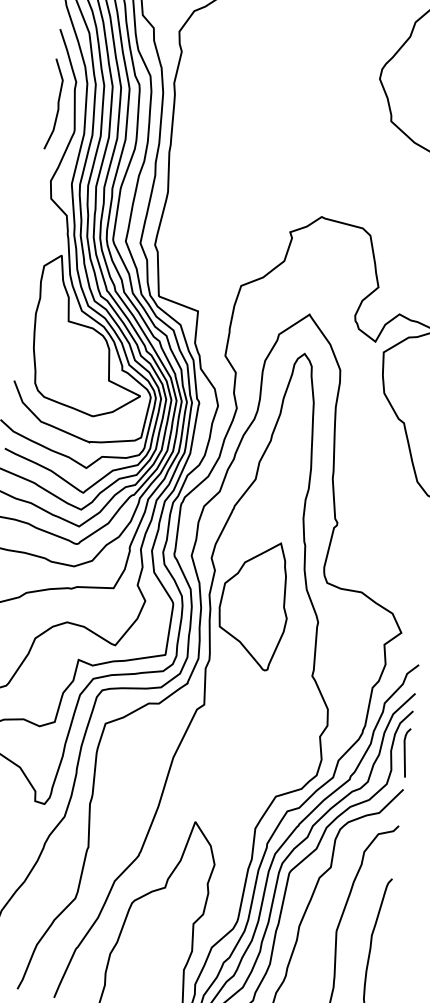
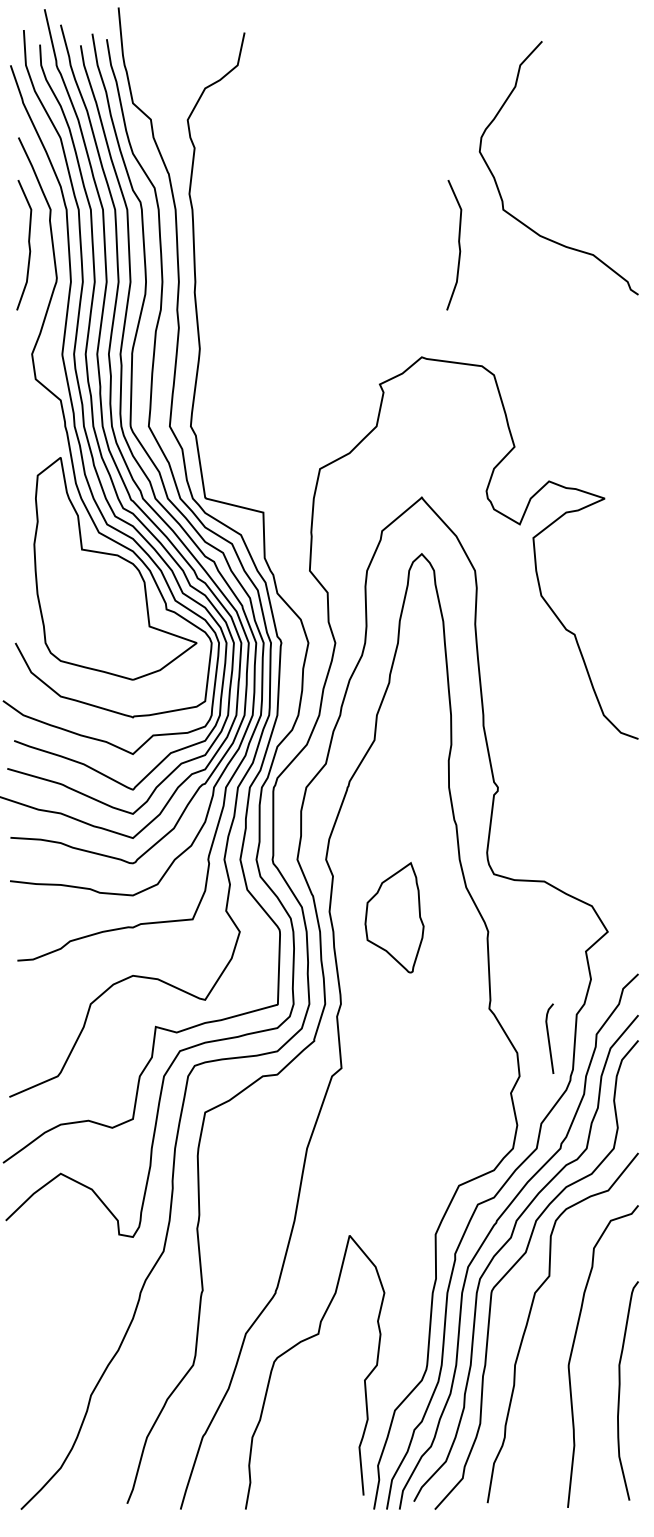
curve: (356, 142) -> (458, 245), added
part: (254, 604) -> (394, 917), size x0.6
line: (405, 752) -> (549, 1038), moved

